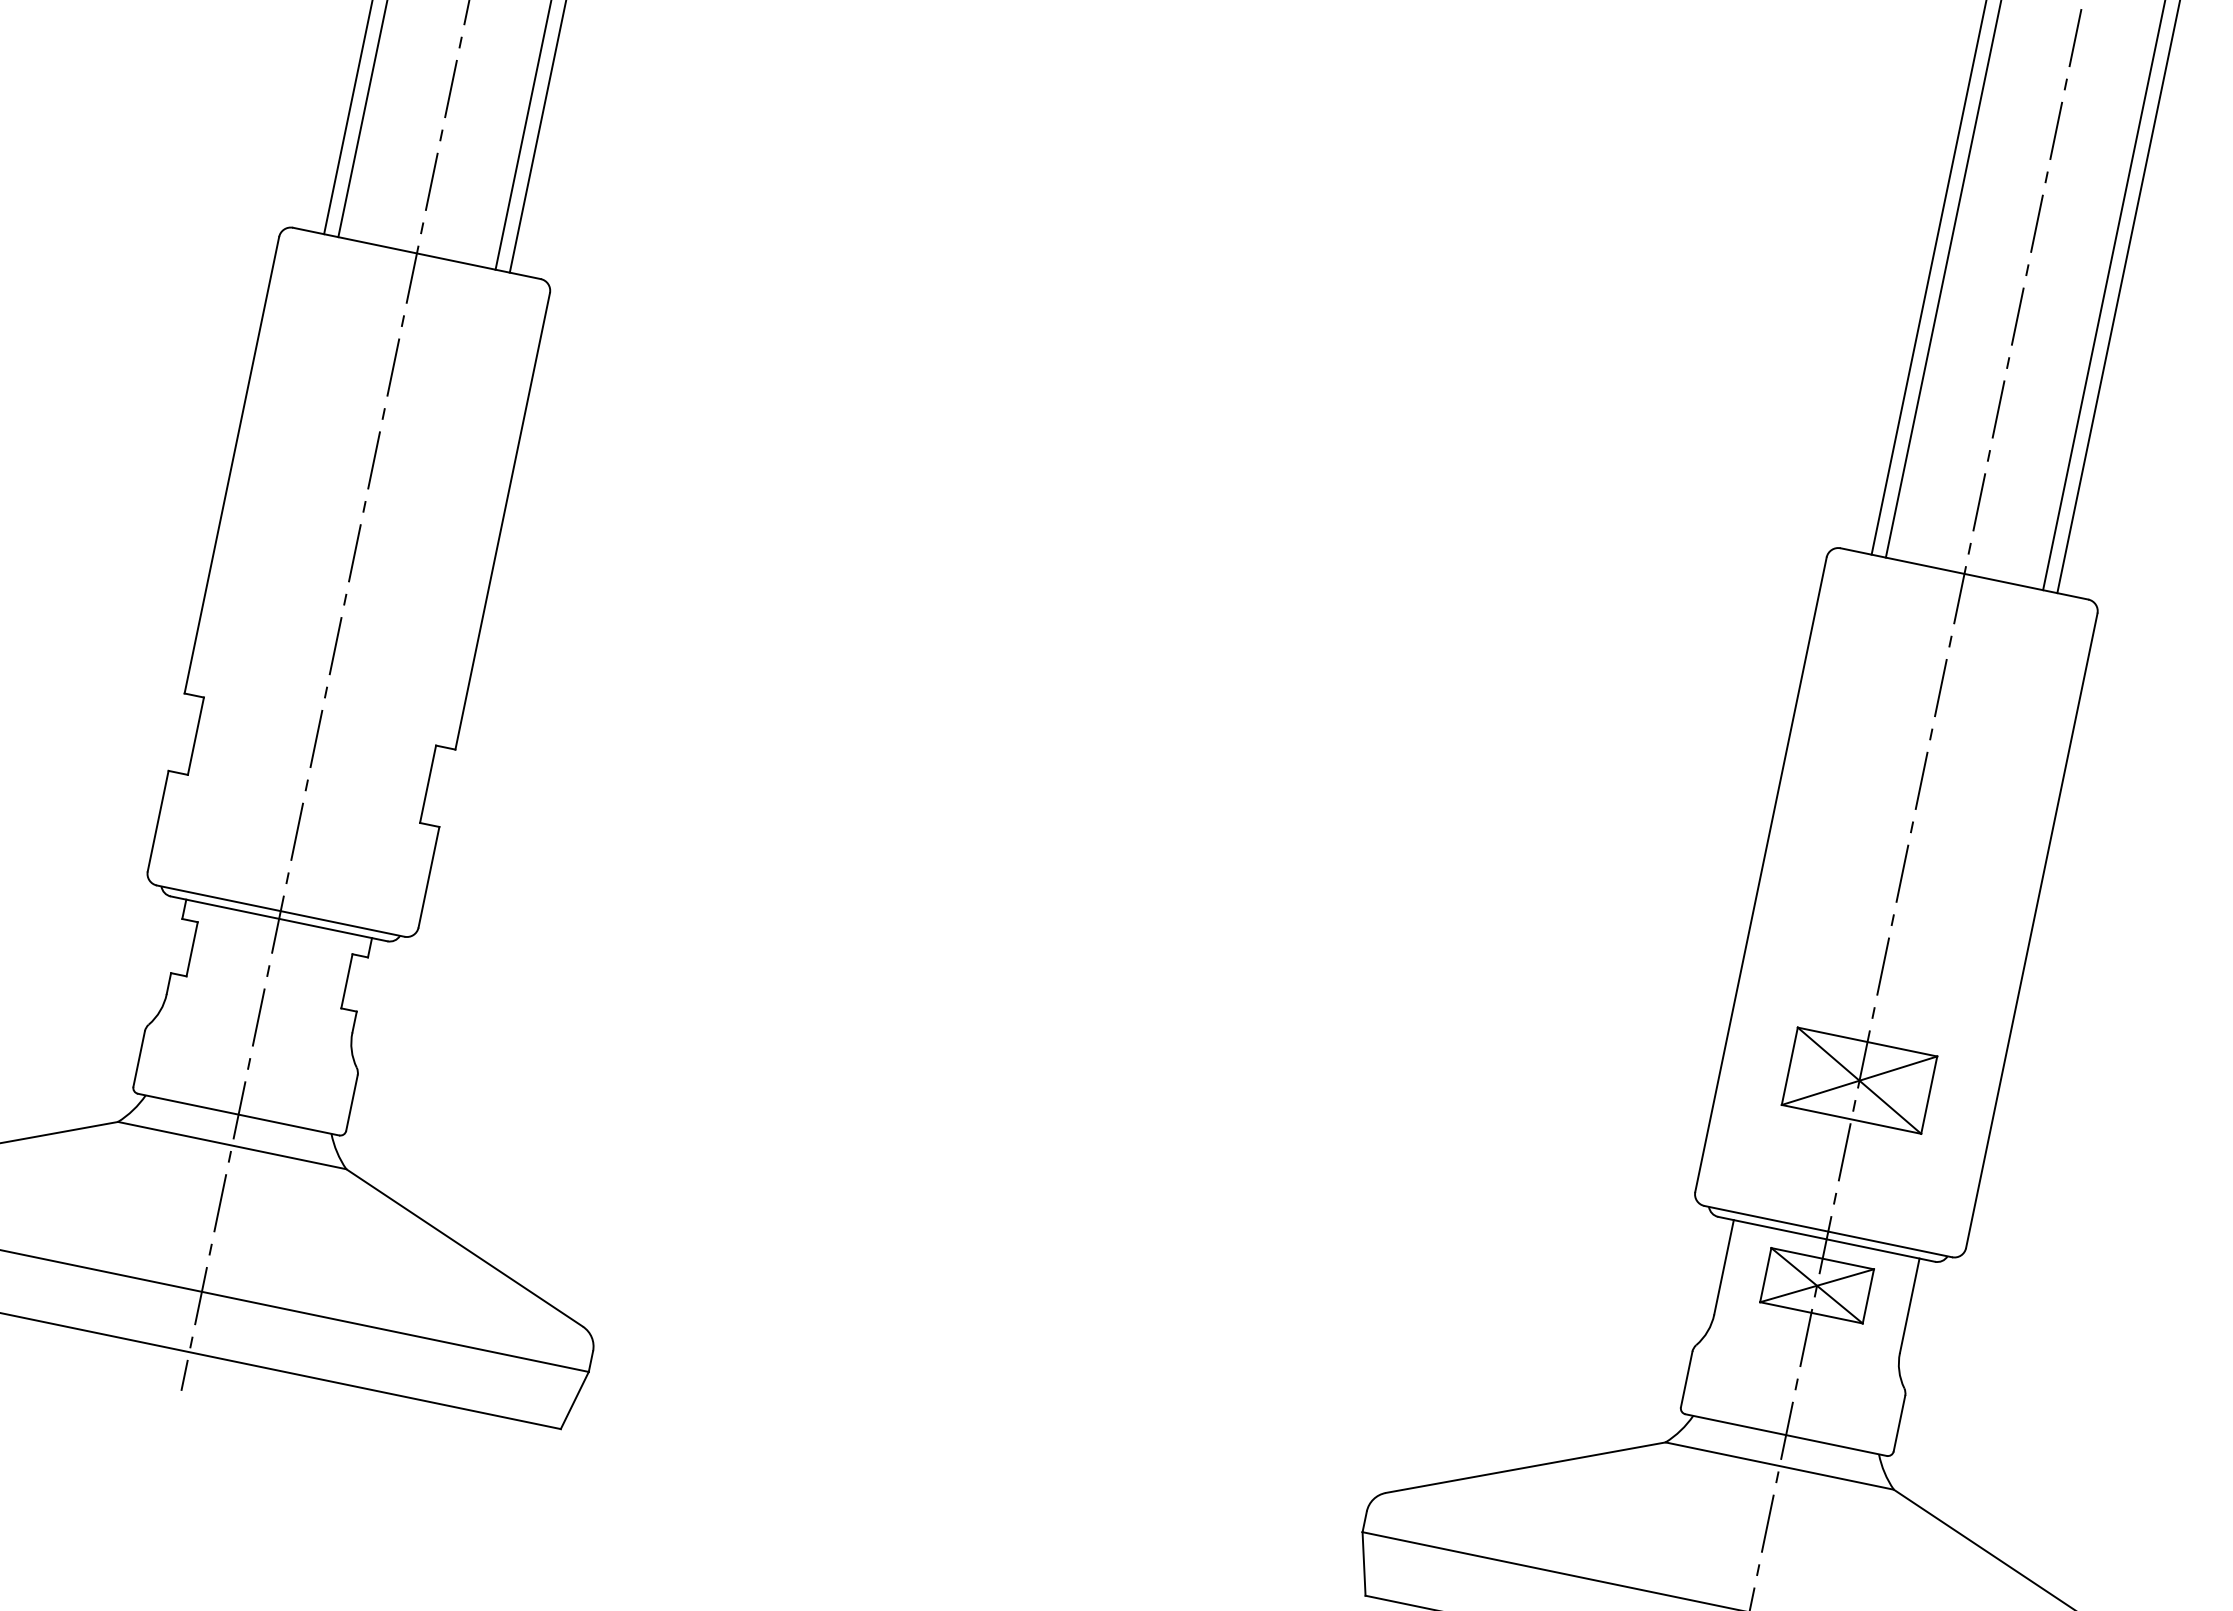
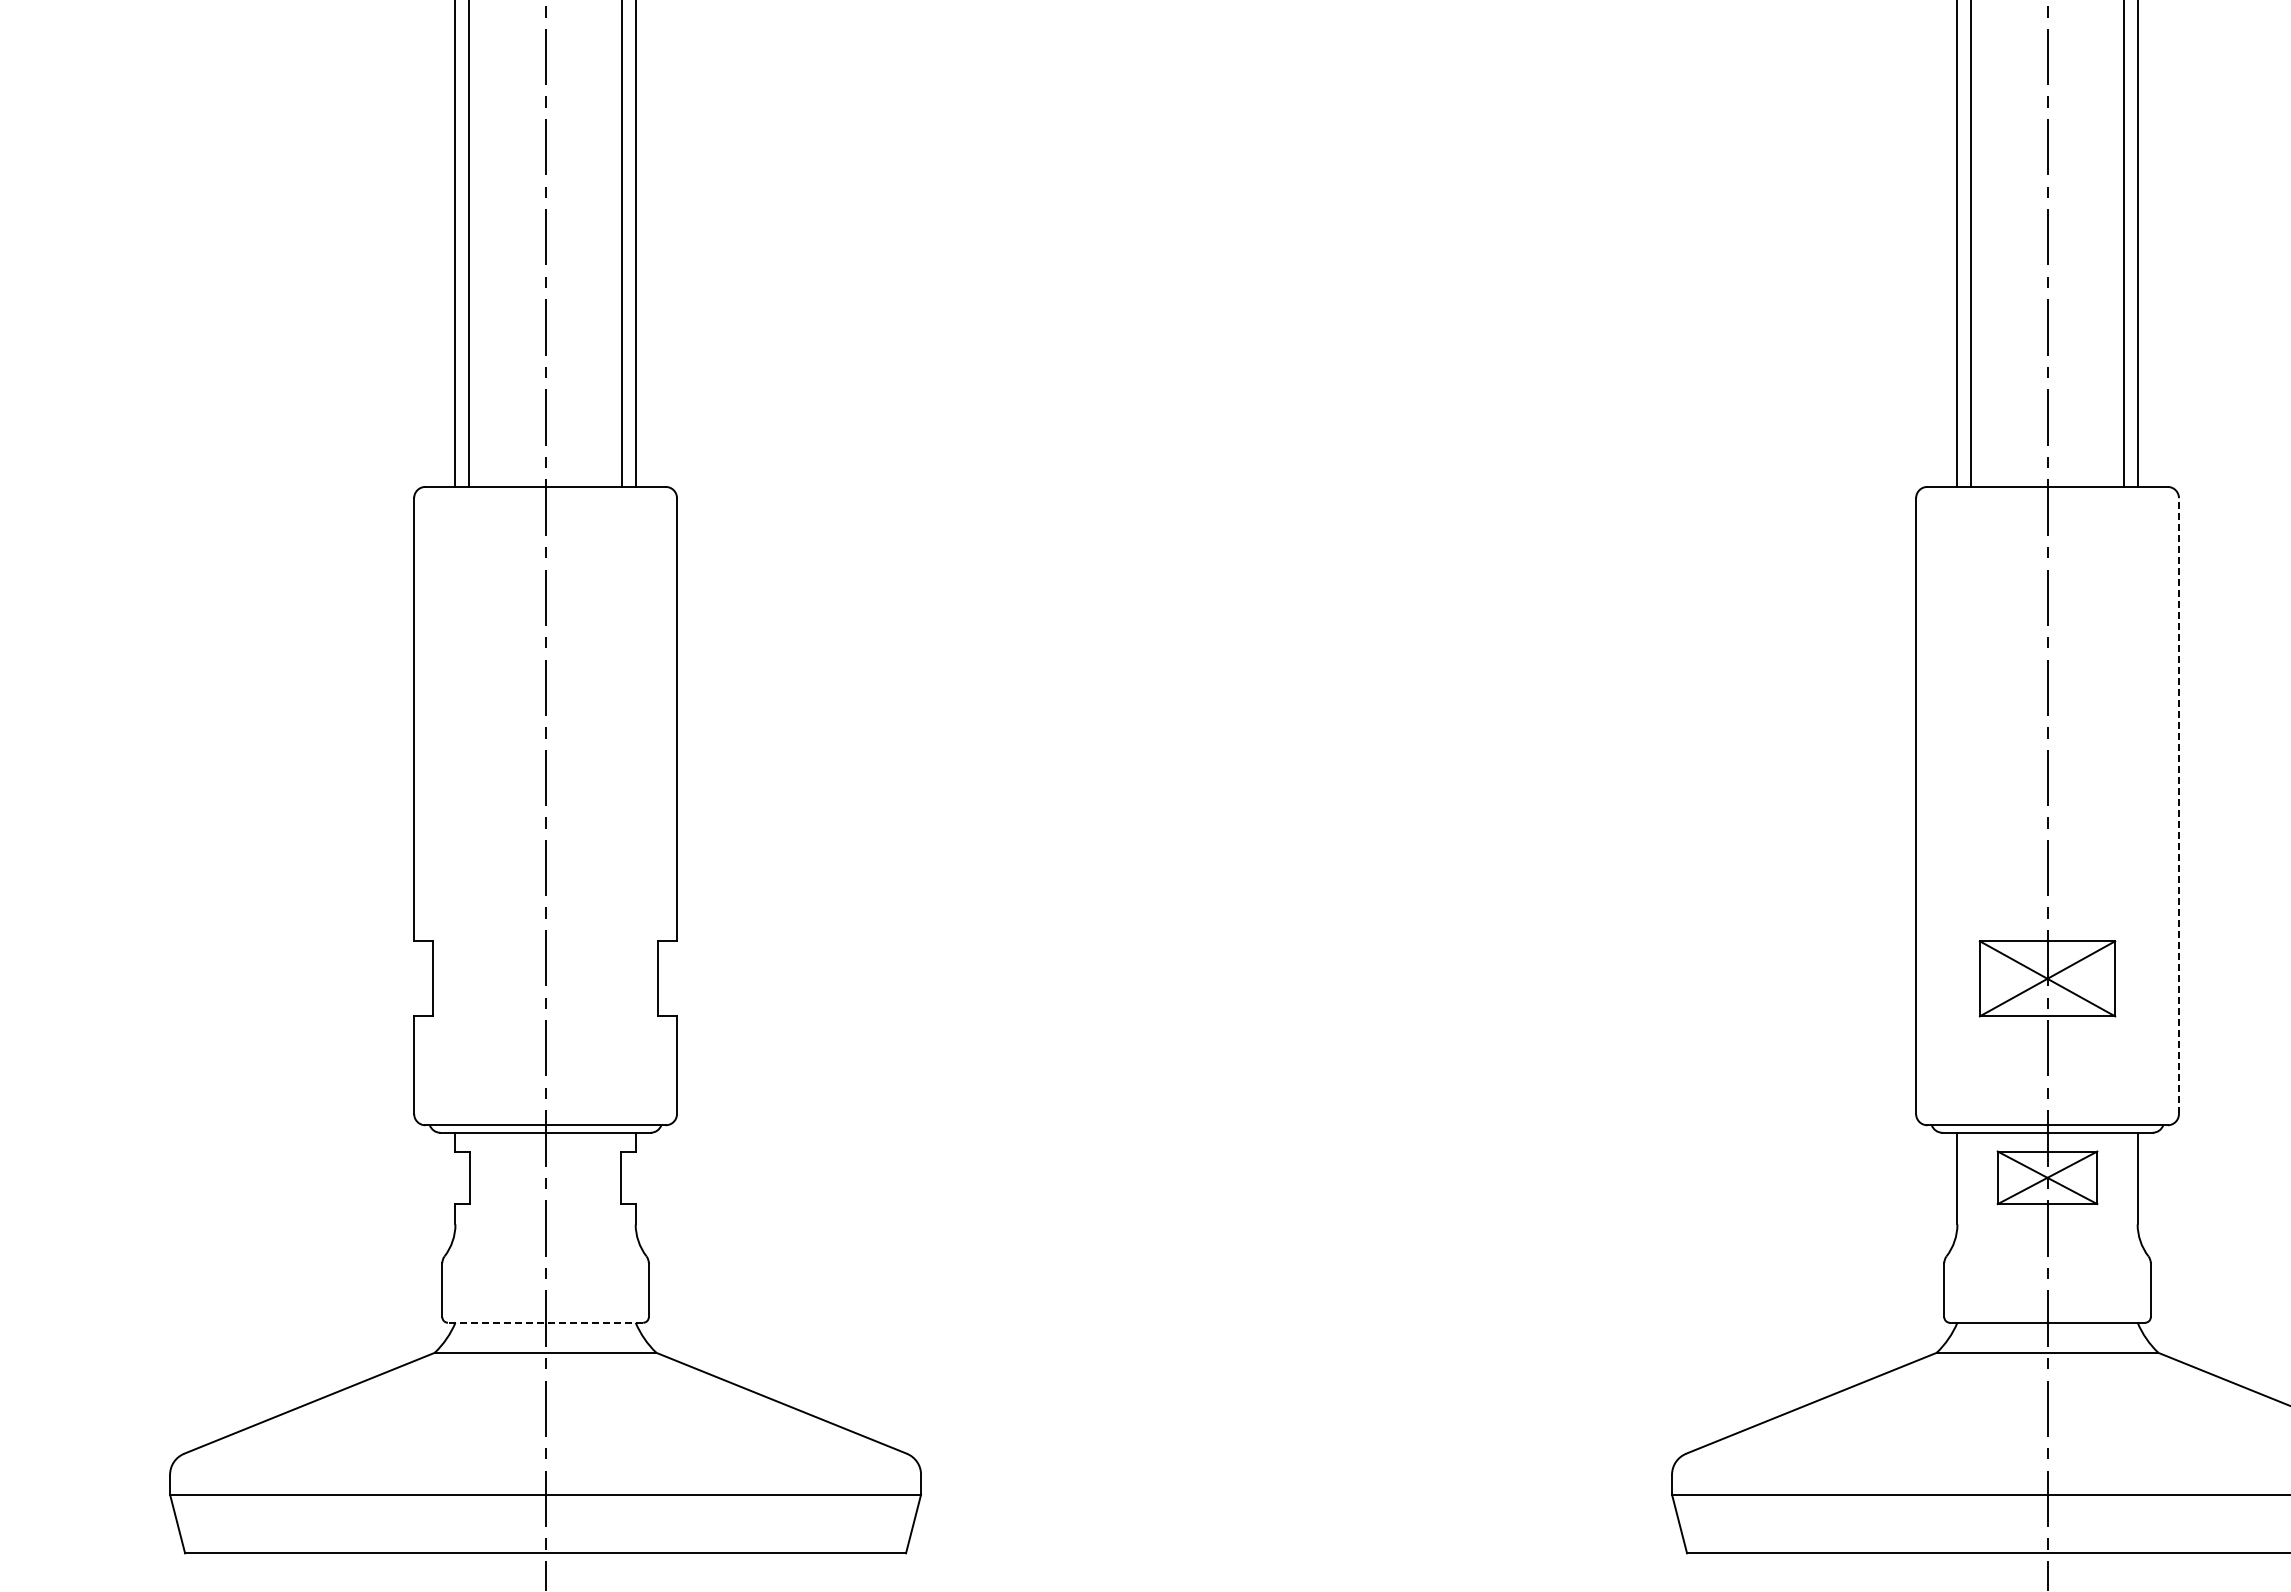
line: (2031, 931) -> (2178, 806), solid -> dashed
line: (238, 1114) -> (545, 1322), solid -> dashed

